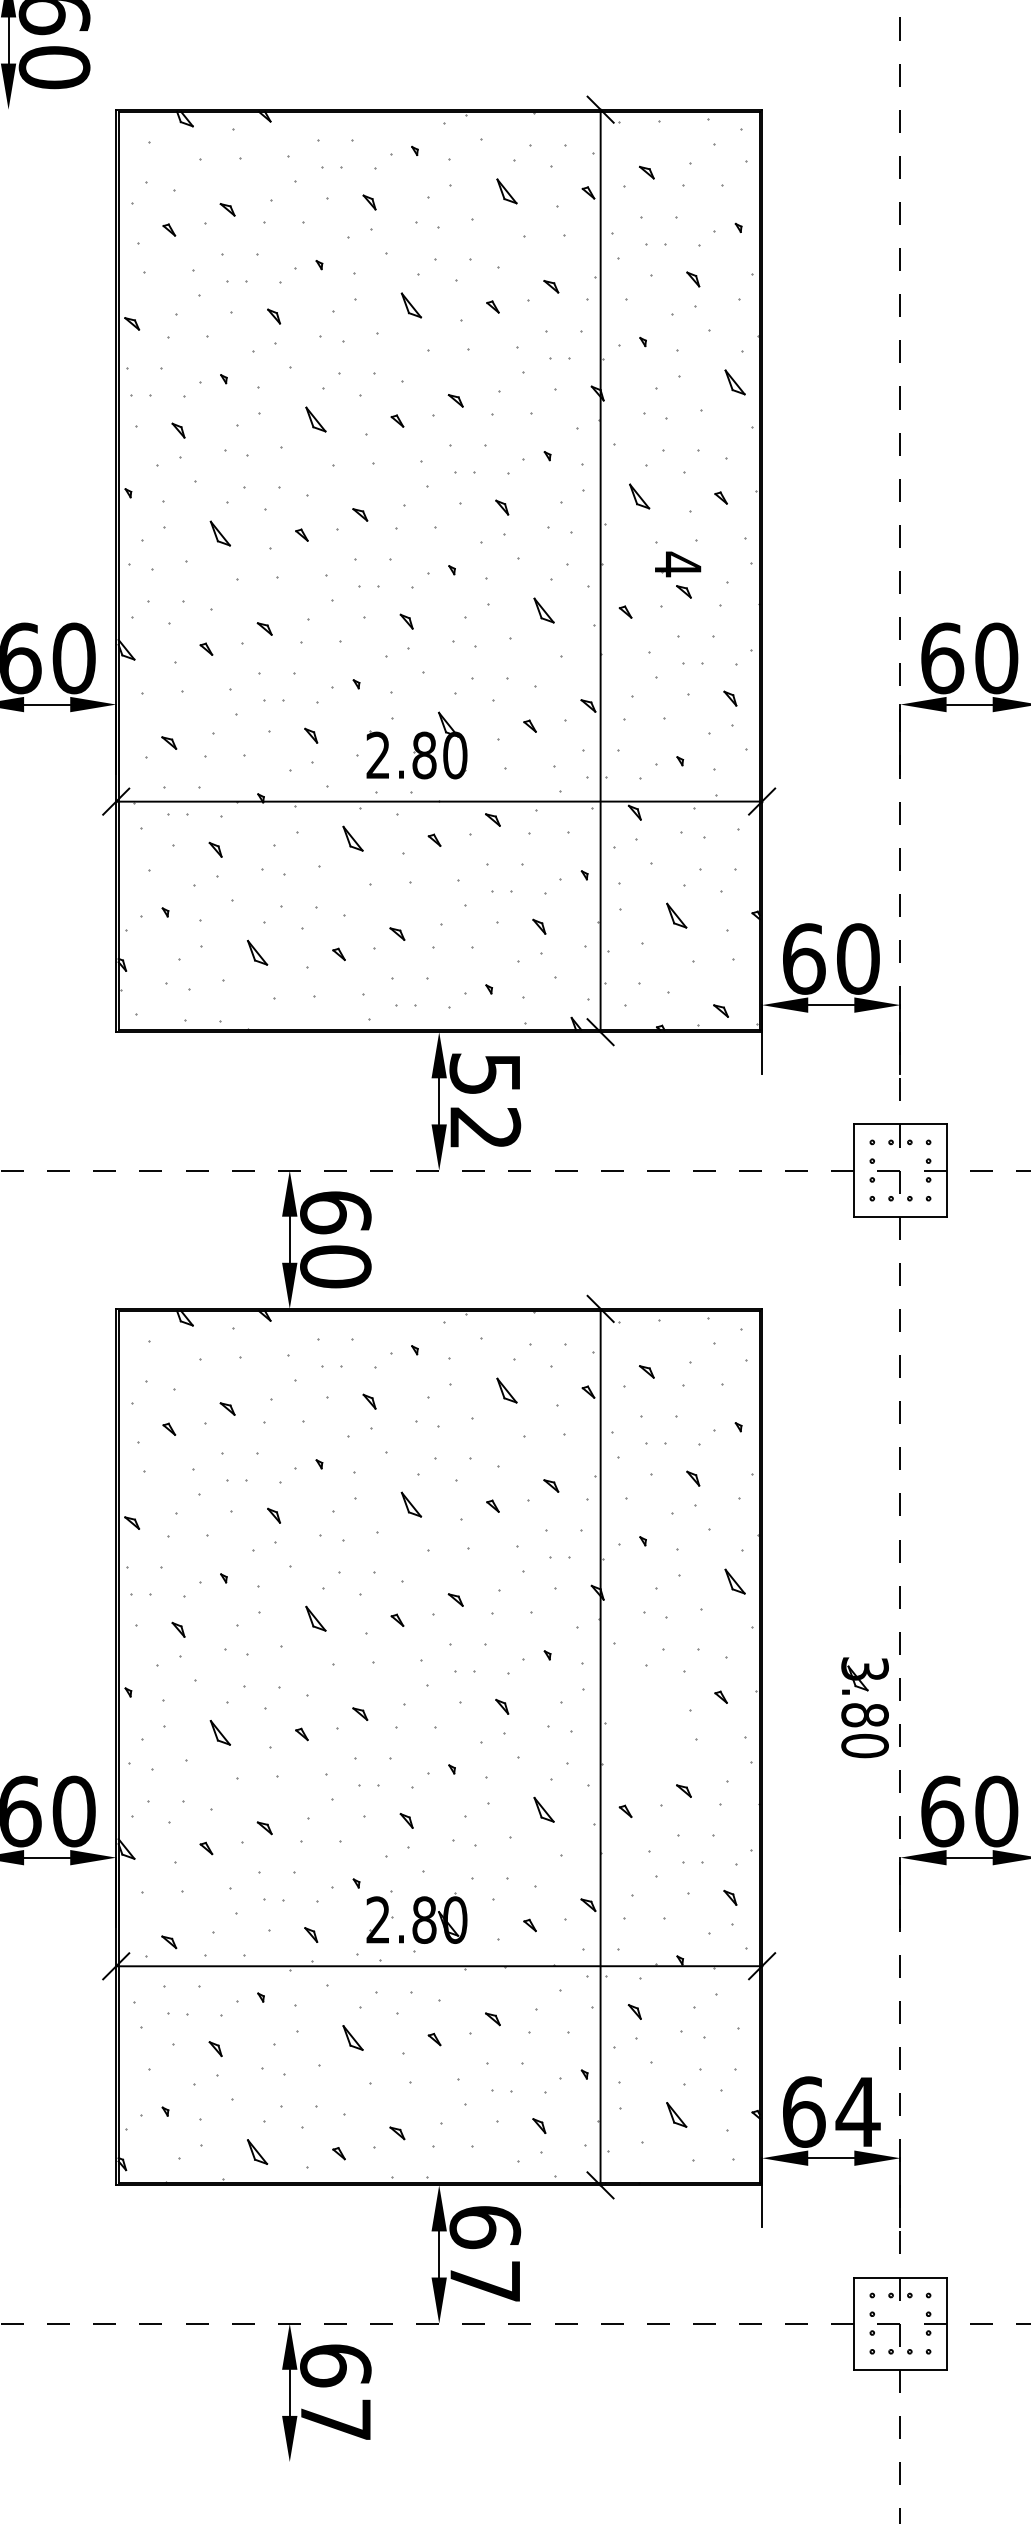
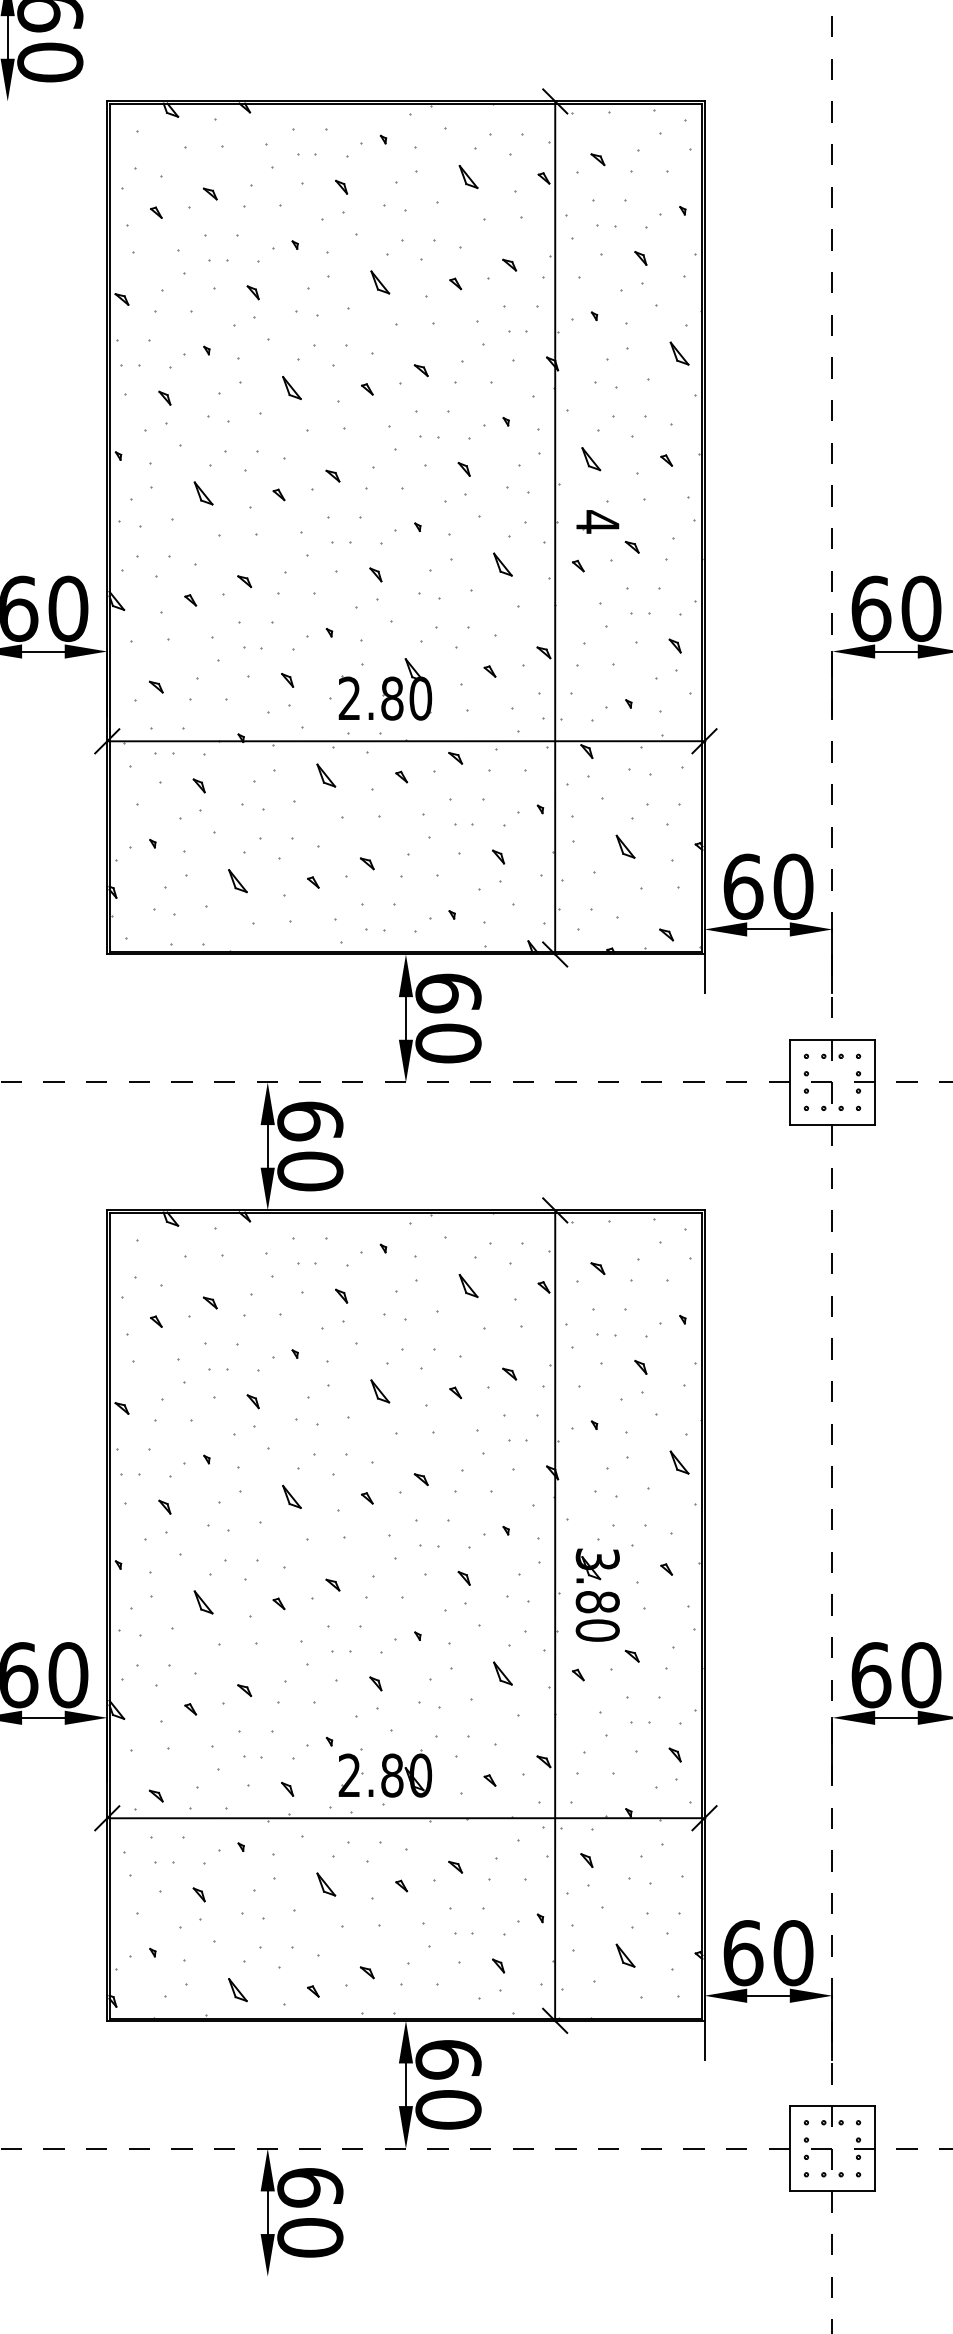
part: (677, 563) -> (597, 521), moved
text: (485, 1101) -> (448, 1018), 52 -> 60
part: (864, 1706) -> (597, 1594), moved
text: (858, 2112) -> (793, 1953), 64 -> 60
text: (485, 2281) -> (448, 2109), 67 -> 60
text: (335, 2419) -> (310, 2237), 67 -> 60

